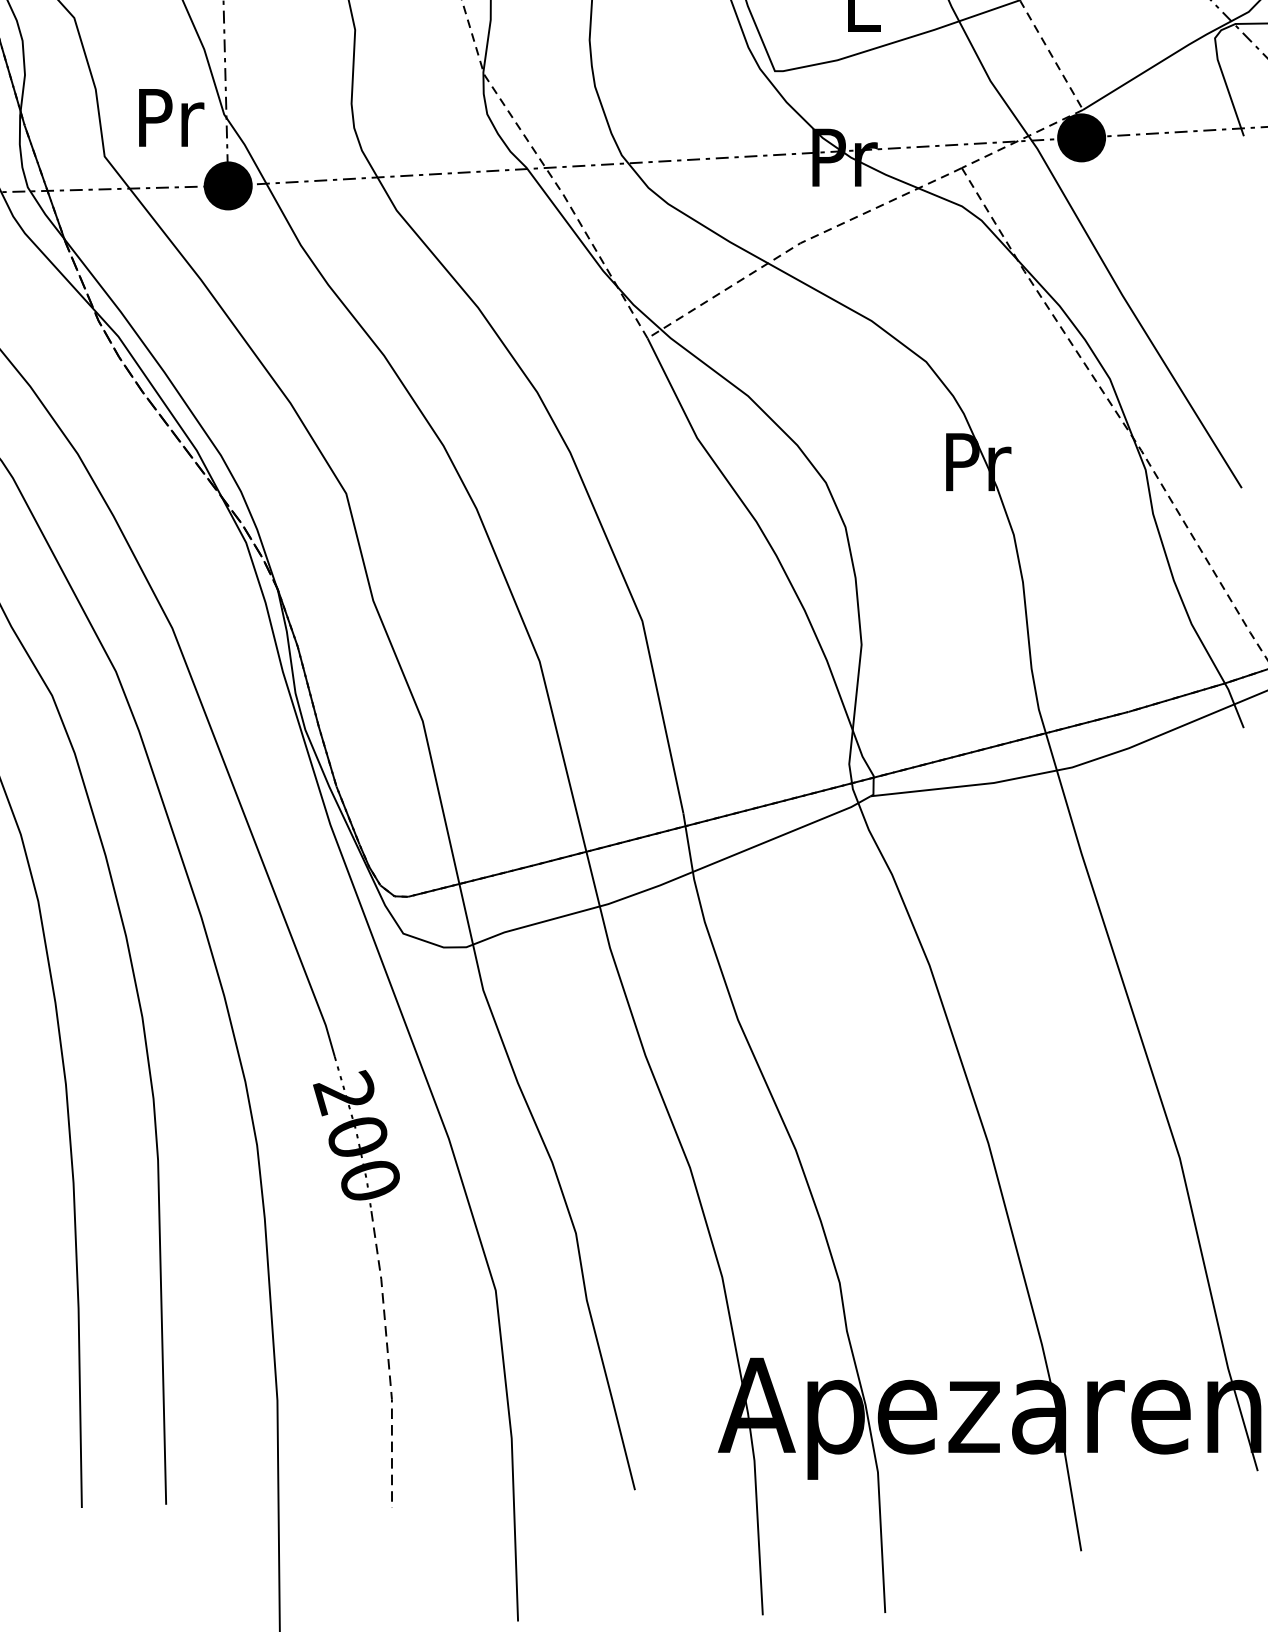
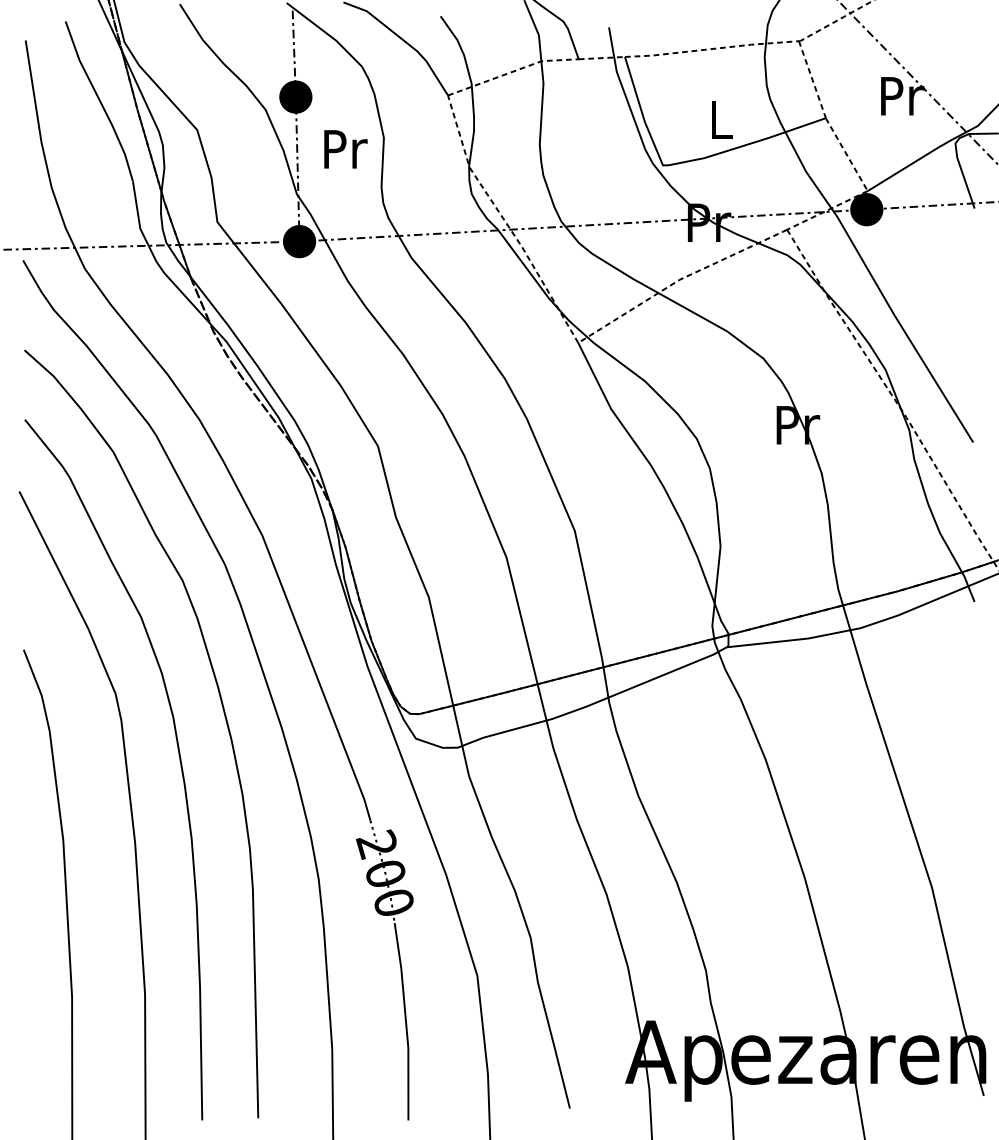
text: (171, 118) -> (345, 149), moved
line: (389, 1359) -> (406, 1021), dashed -> solid

